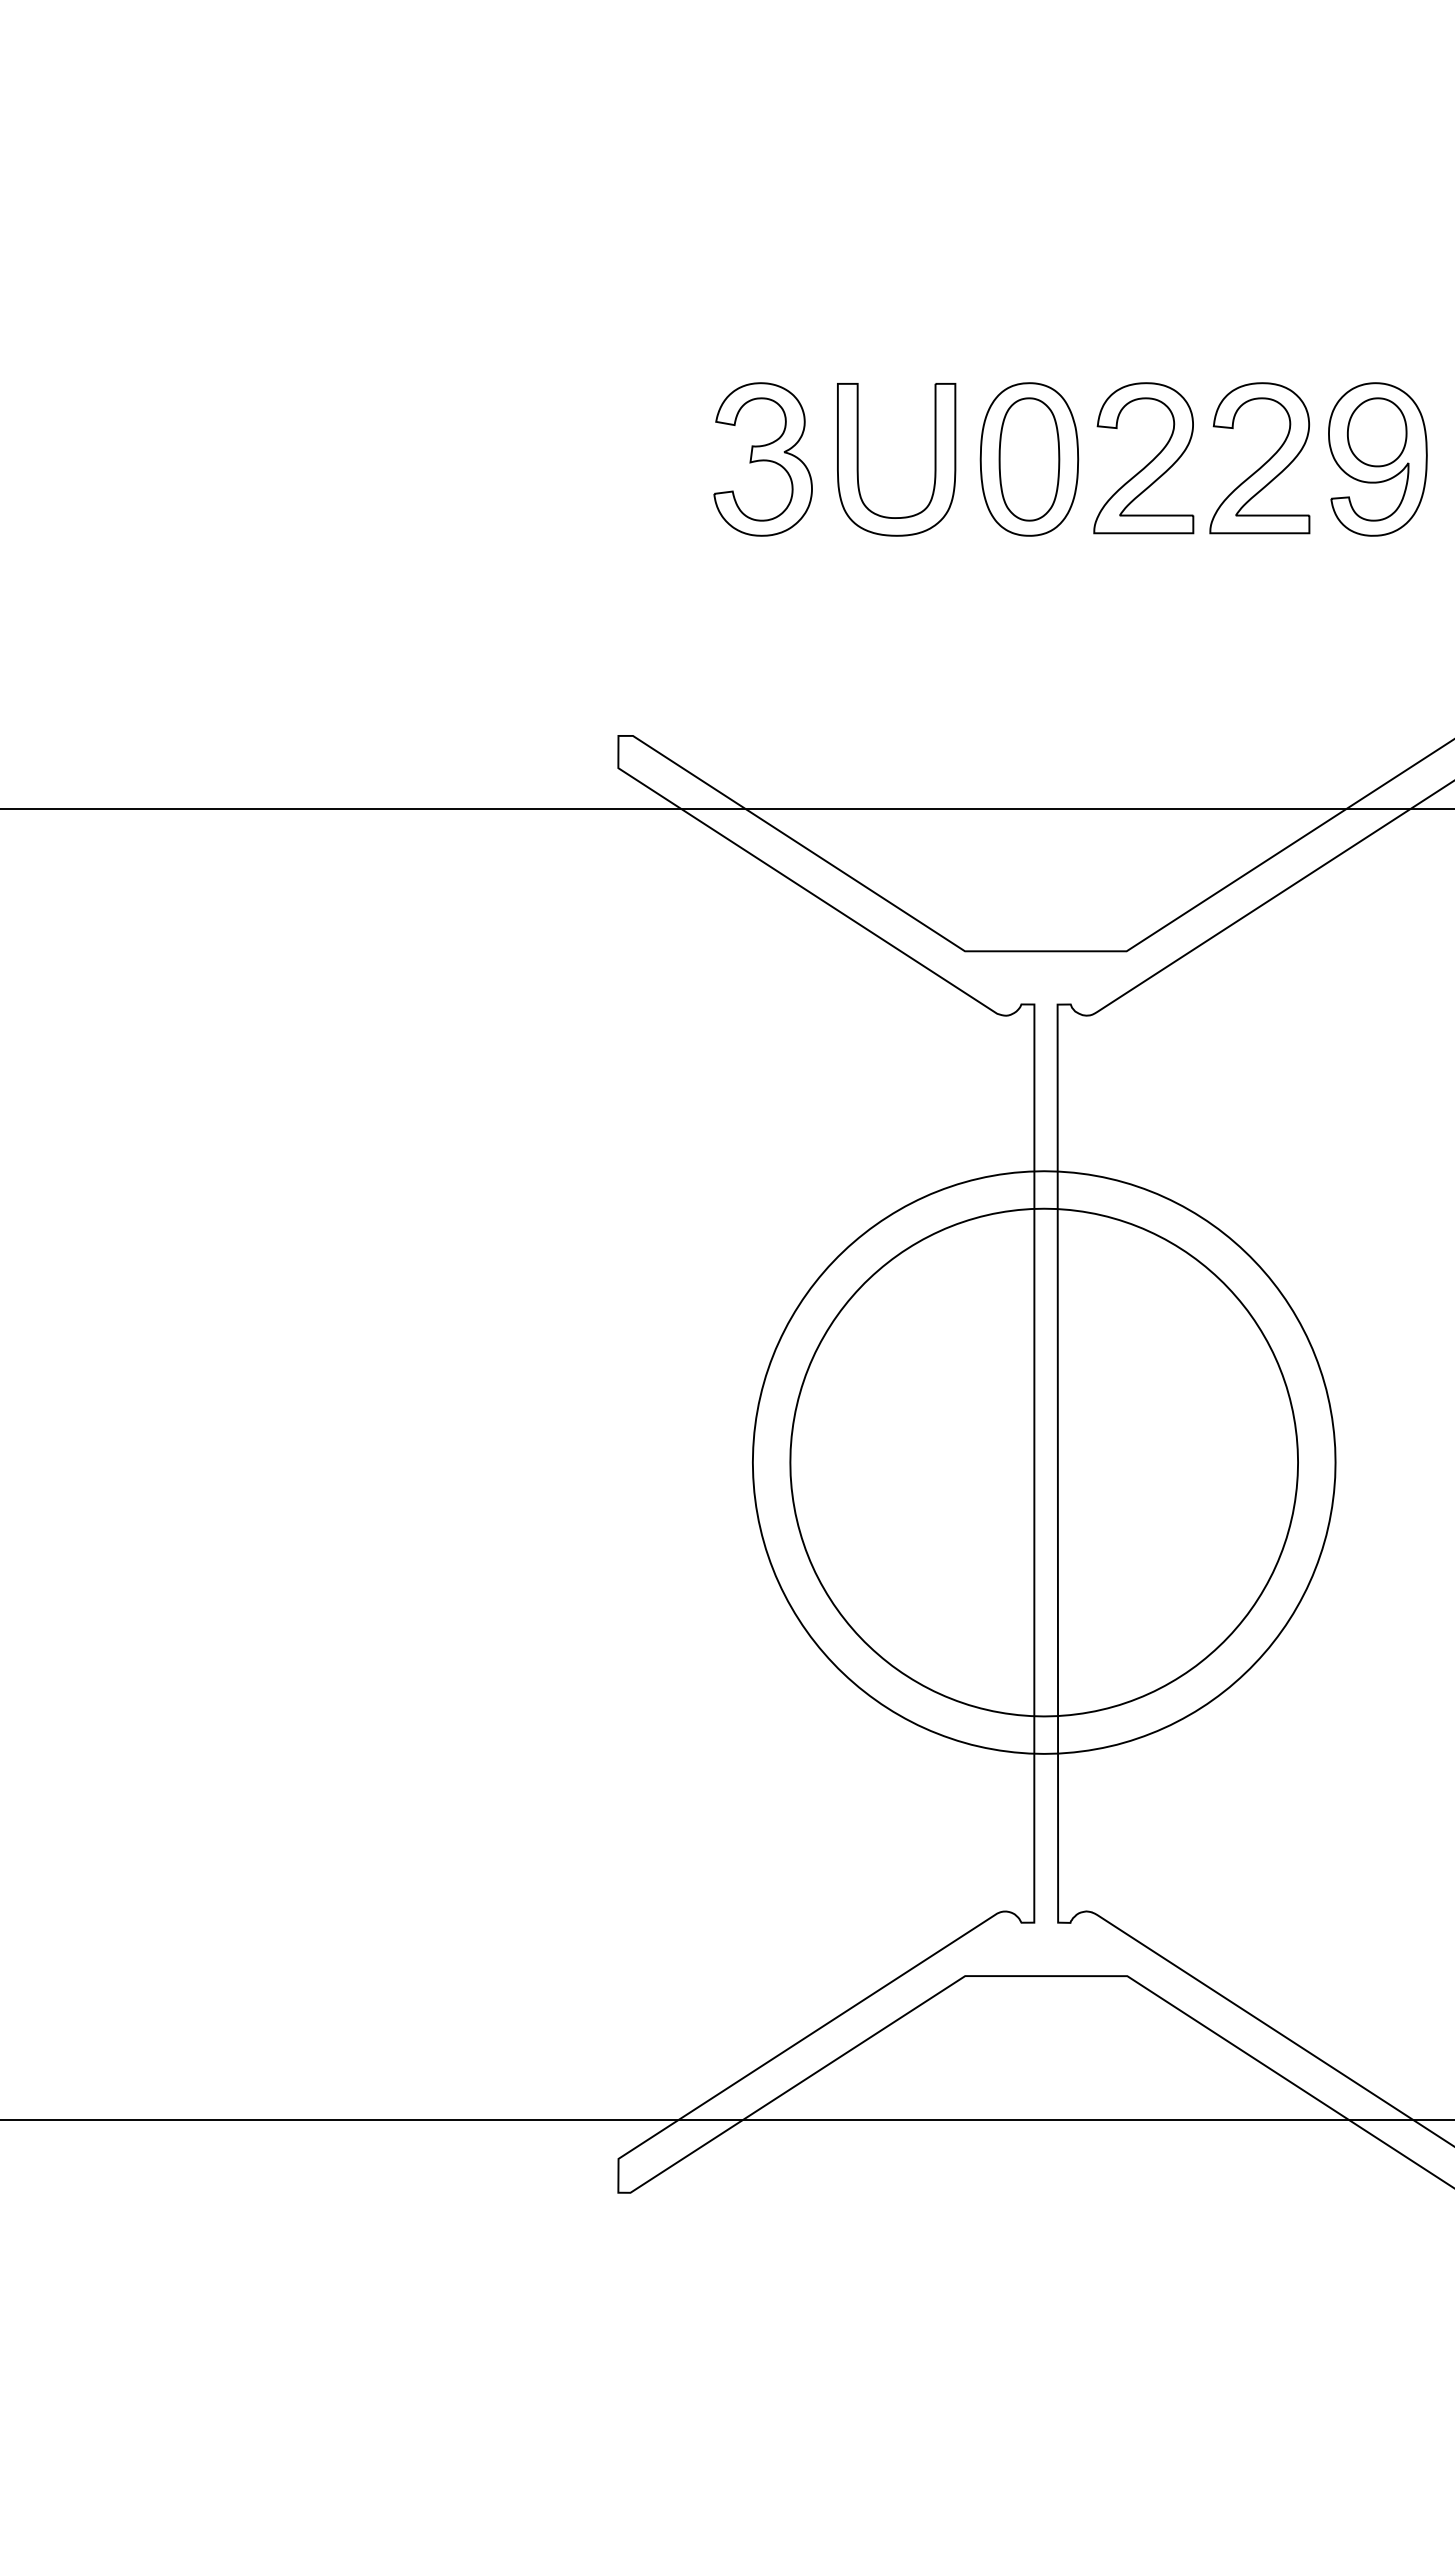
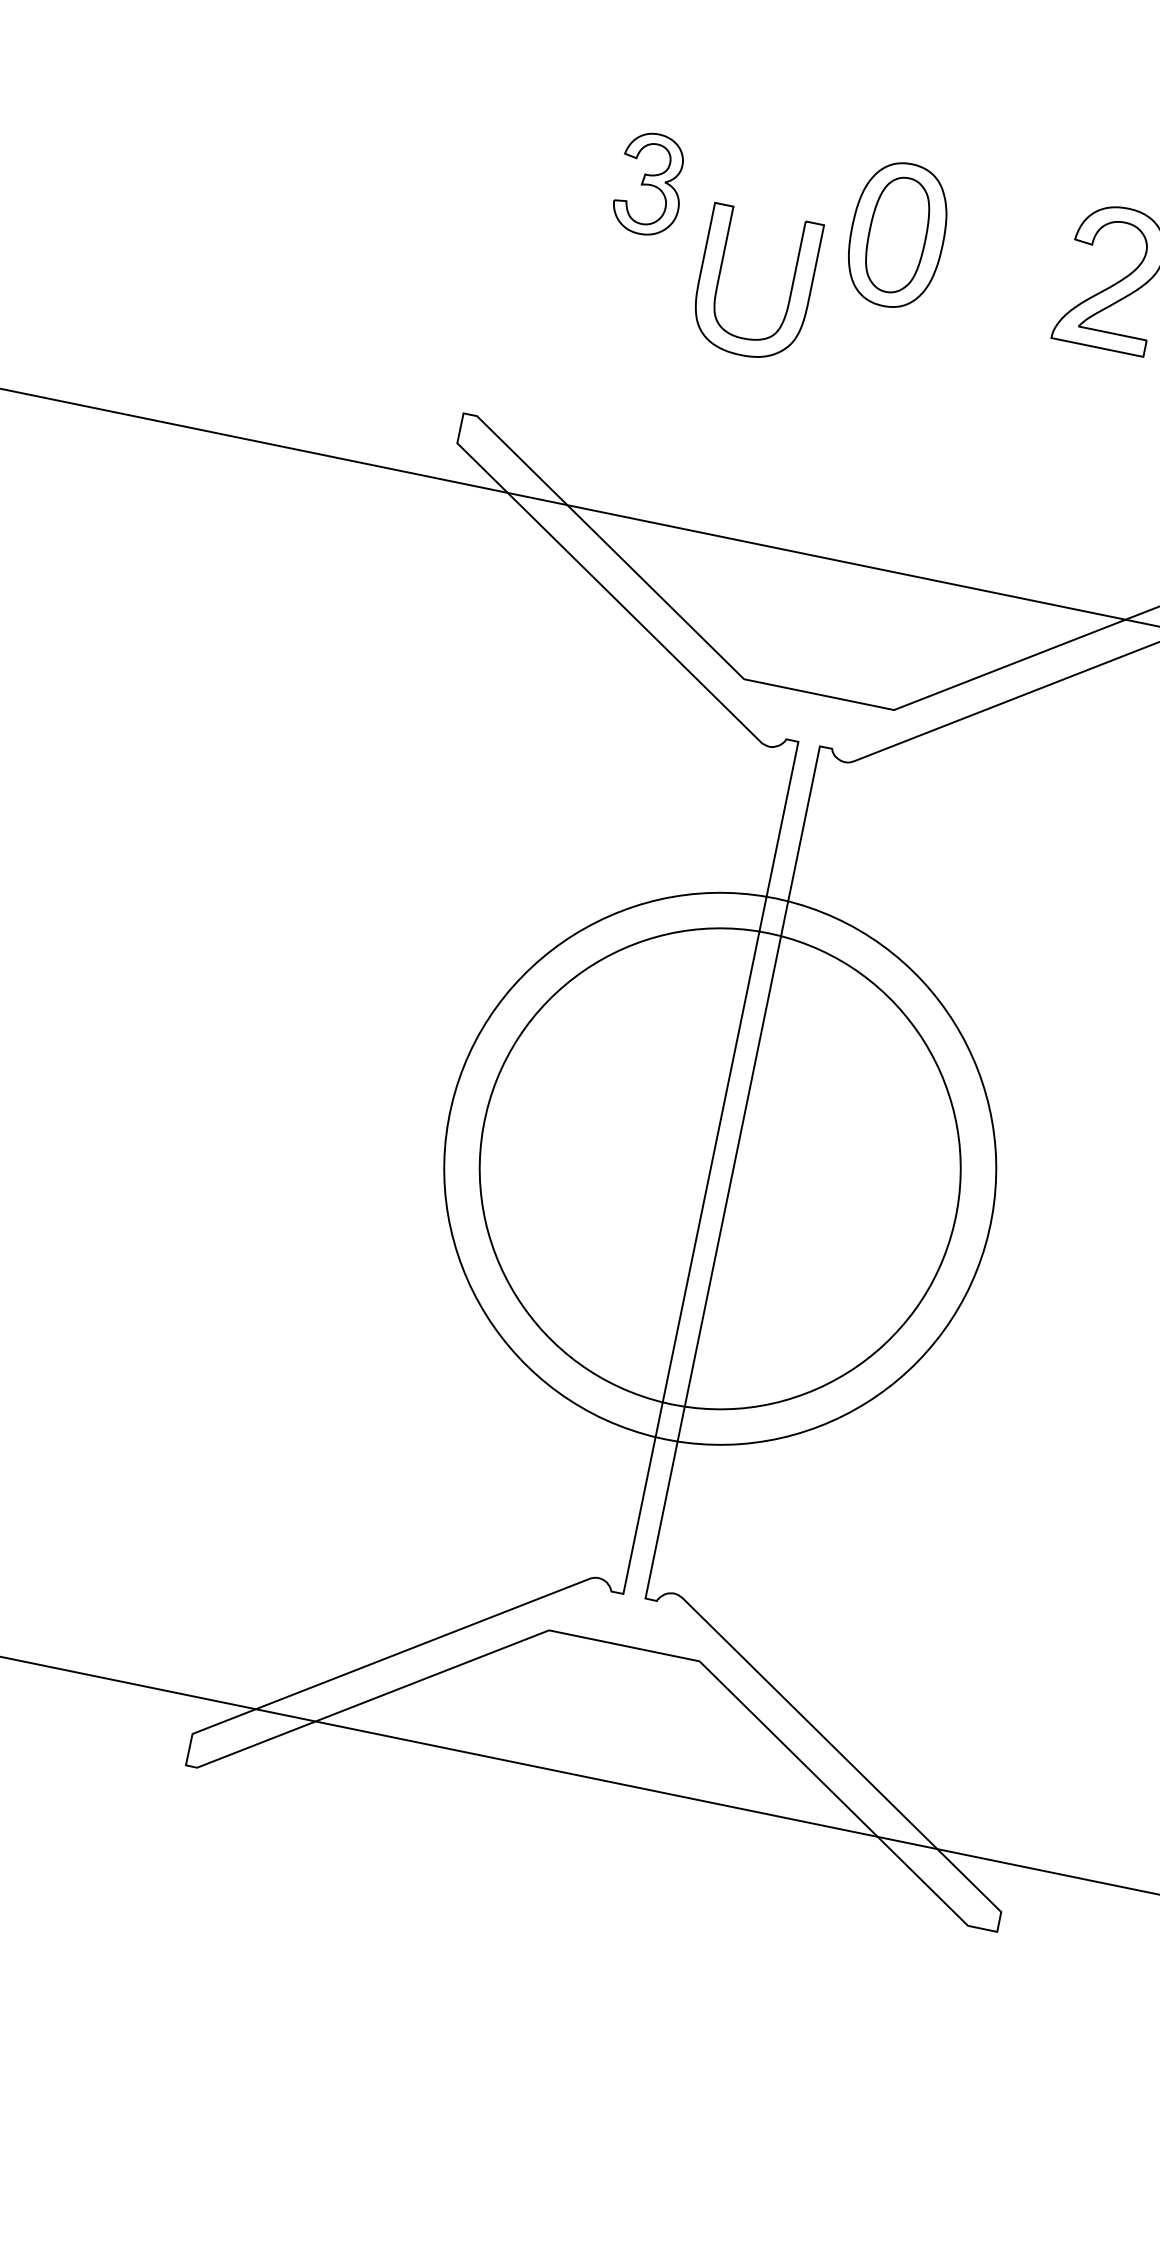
part: (762, 459) -> (649, 184), size x0.7
part: (858, 459) -> (719, 276), moved
part: (1147, 463) -> (1006, 261), removed

